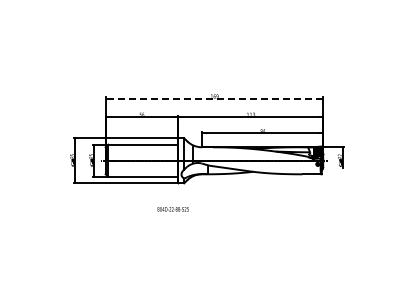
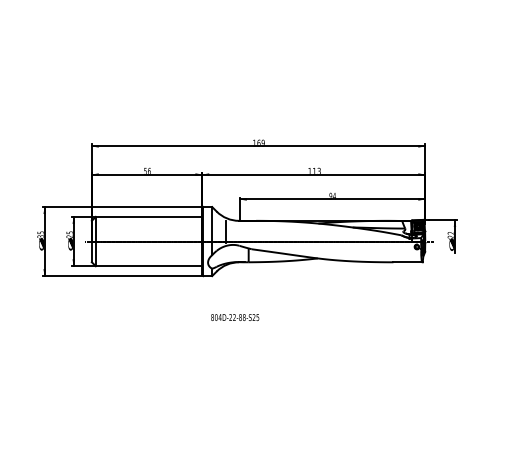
line: (214, 98) -> (258, 146), dashed -> solid
text: (172, 209) -> (234, 317), moved

